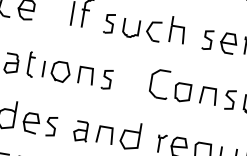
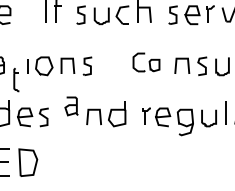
part: (31, 63) -> (16, 79), moved
part: (171, 85) -> (146, 62), size x0.7
part: (80, 131) -> (71, 106), moved

